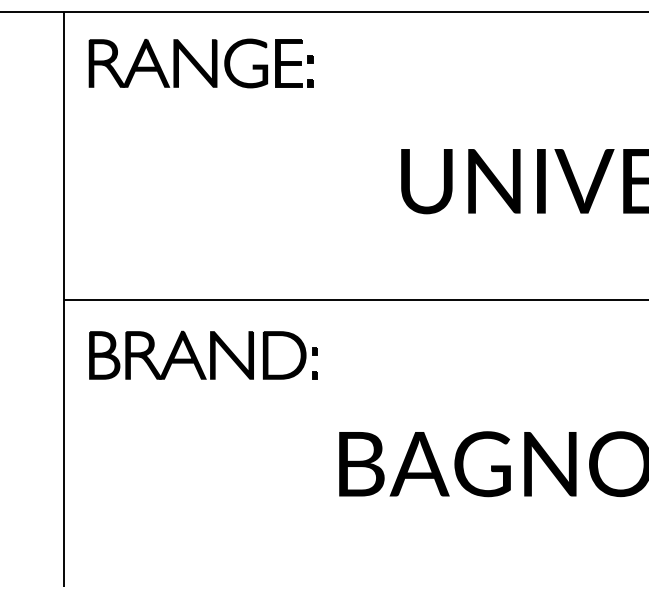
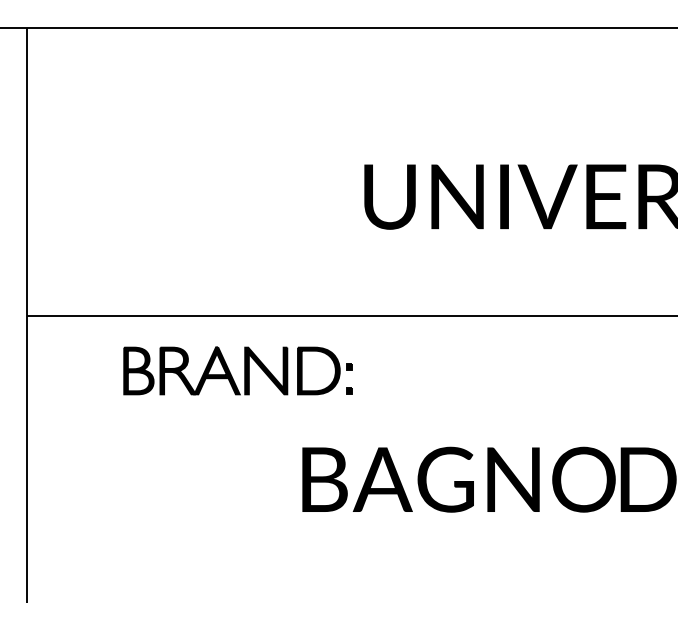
part: (201, 62) -> (164, 78), removed
part: (197, 357) -> (231, 373), moved

